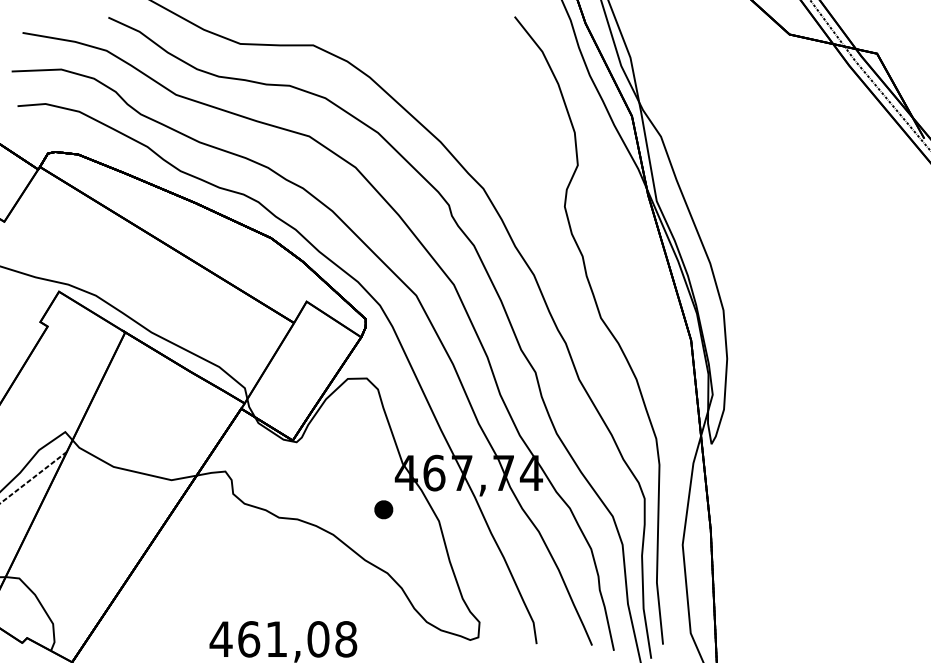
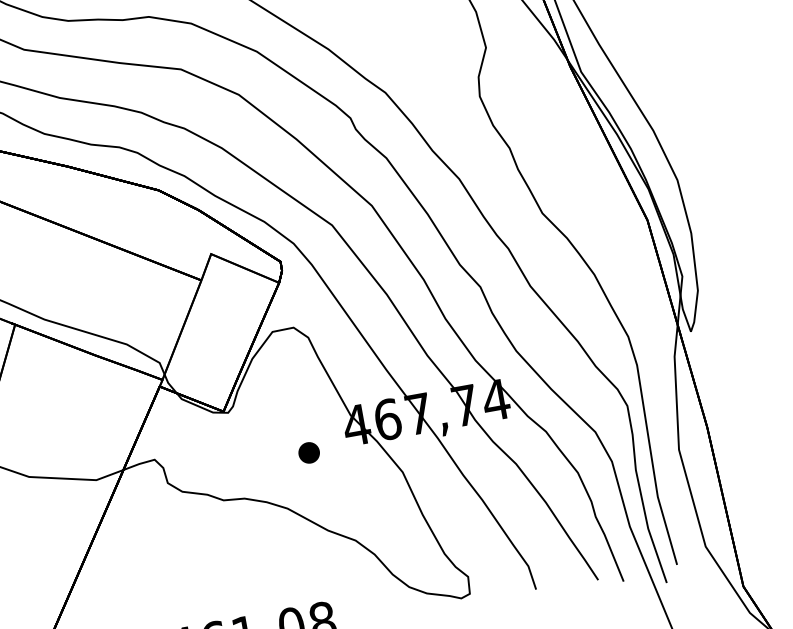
part: (383, 509) -> (308, 452), moved

